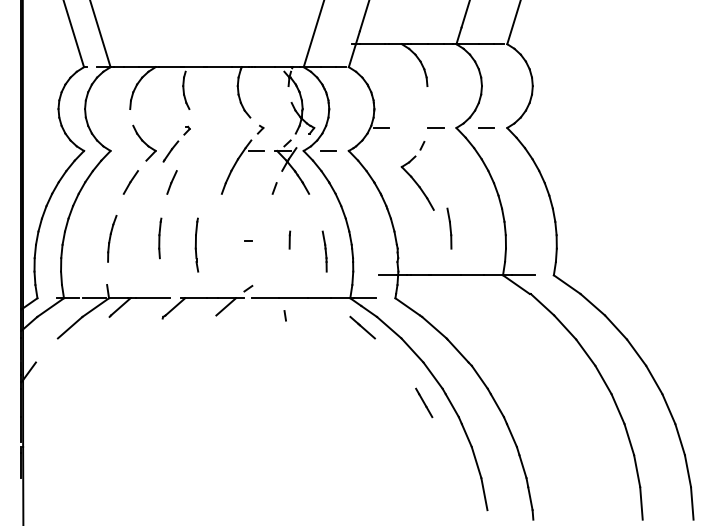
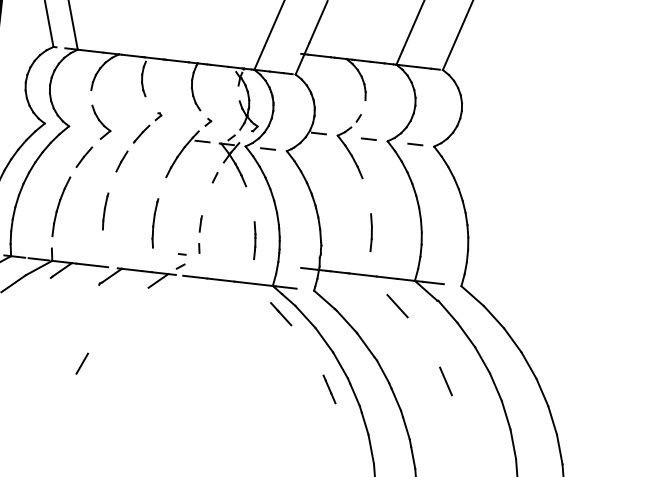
part: (176, 143) -> (147, 127), moved
part: (417, 175) -> (351, 145), moved
part: (112, 238) -> (61, 206), size x1.43
line: (289, 239) -> (200, 223), moved
line: (248, 240) -> (182, 253), moved
part: (196, 244) -> (154, 222), moved
line: (487, 304) -> (397, 305), added
line: (284, 315) -> (198, 248), moved
line: (548, 379) -> (445, 380), added
line: (154, 405) -> (82, 363), added

